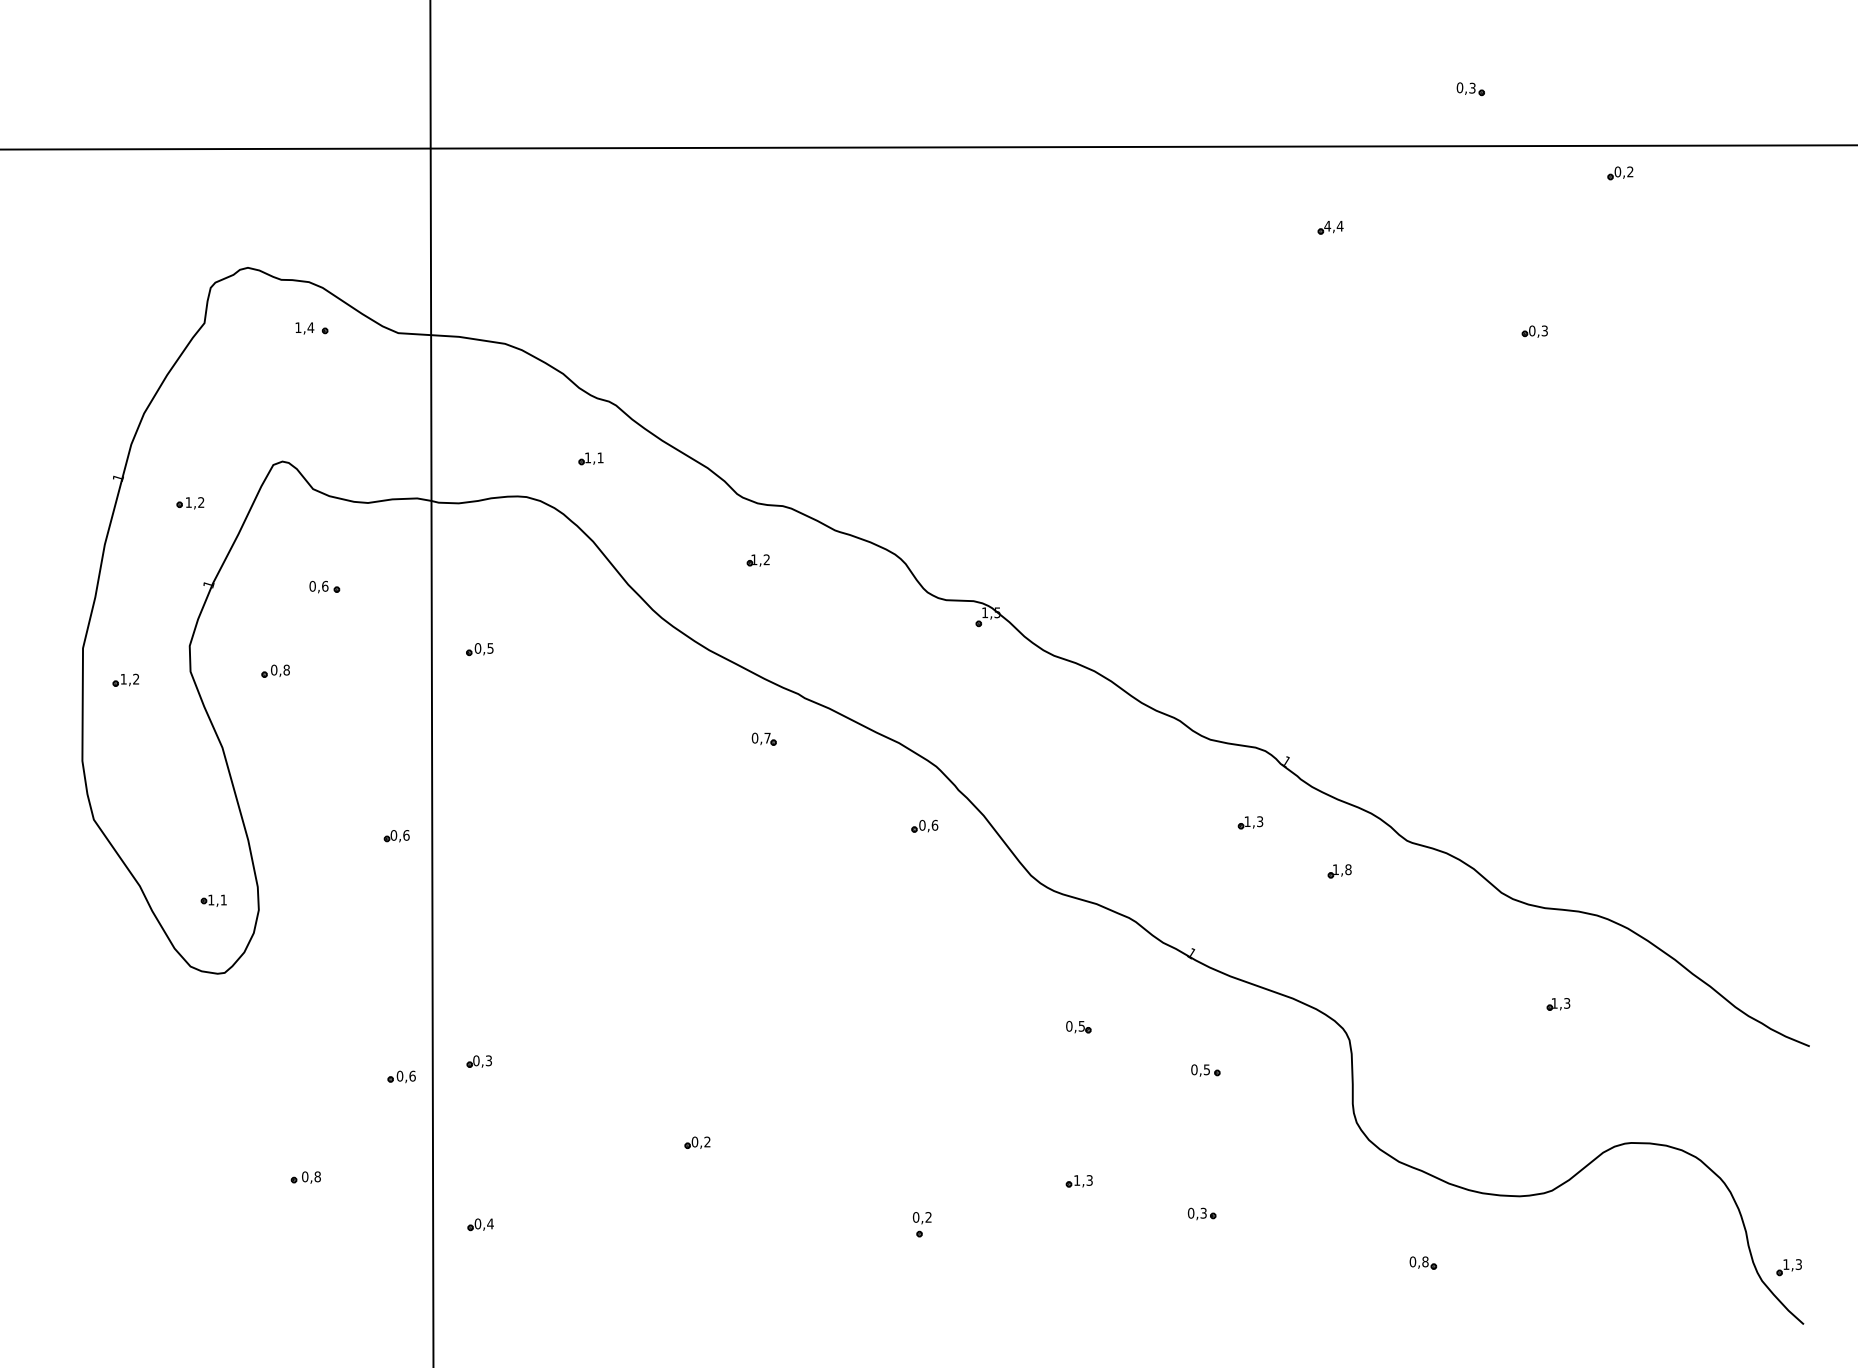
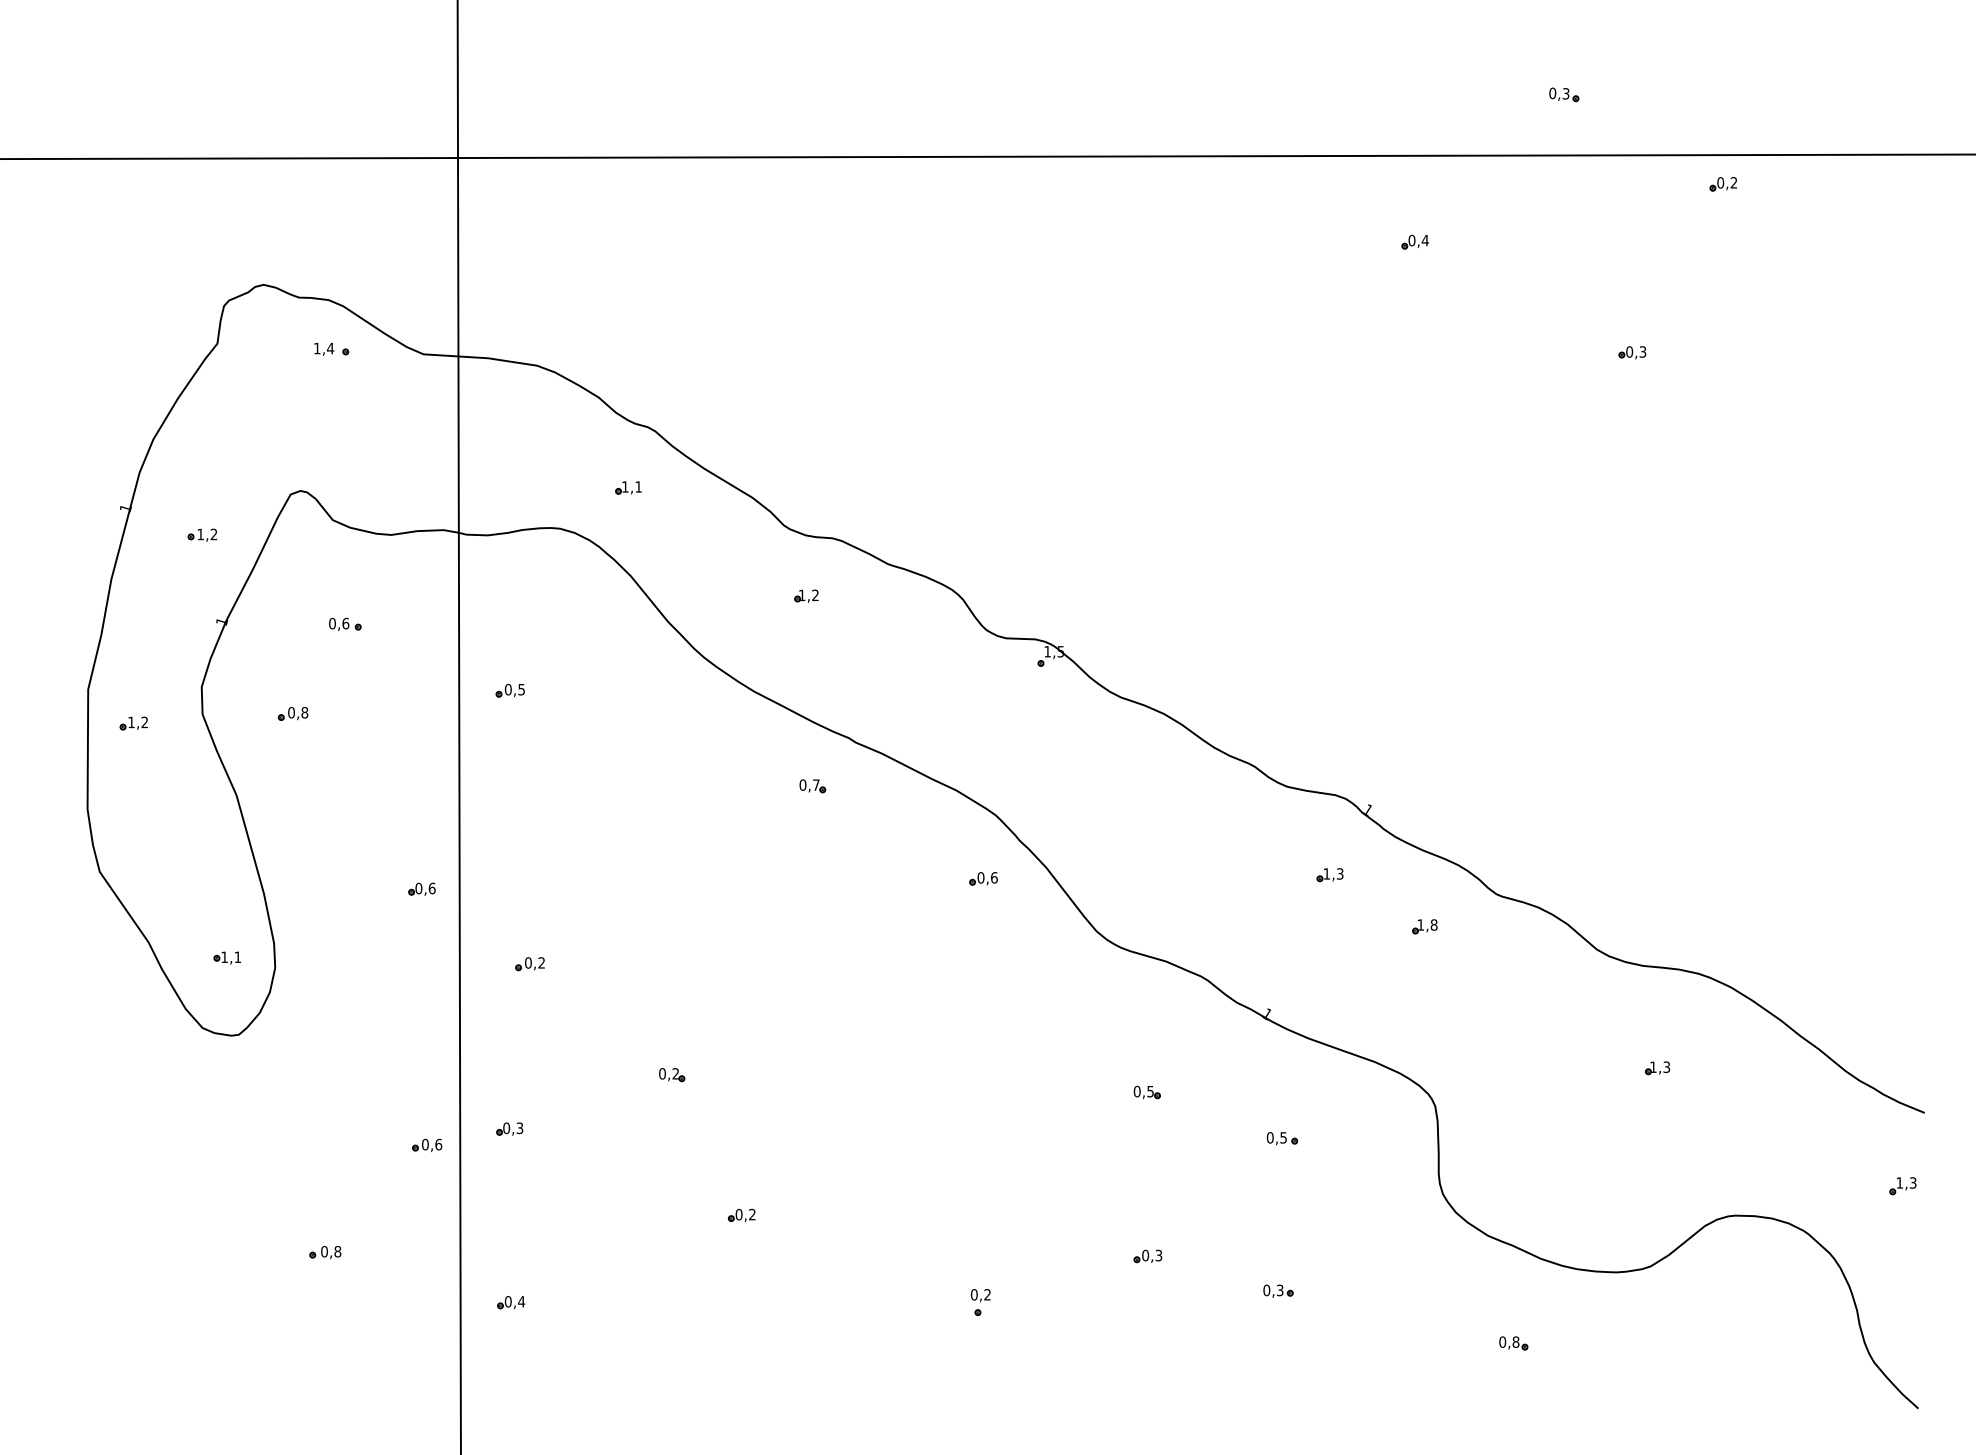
text: (1327, 226) -> (1411, 240), 4,4 -> 0,4
part: (497, 906) -> (529, 964), added
part: (632, 1011) -> (672, 1075), added
text: (1077, 1180) -> (1145, 1255), 1,3 -> 0,3
part: (1788, 1267) -> (1902, 1186), moved

